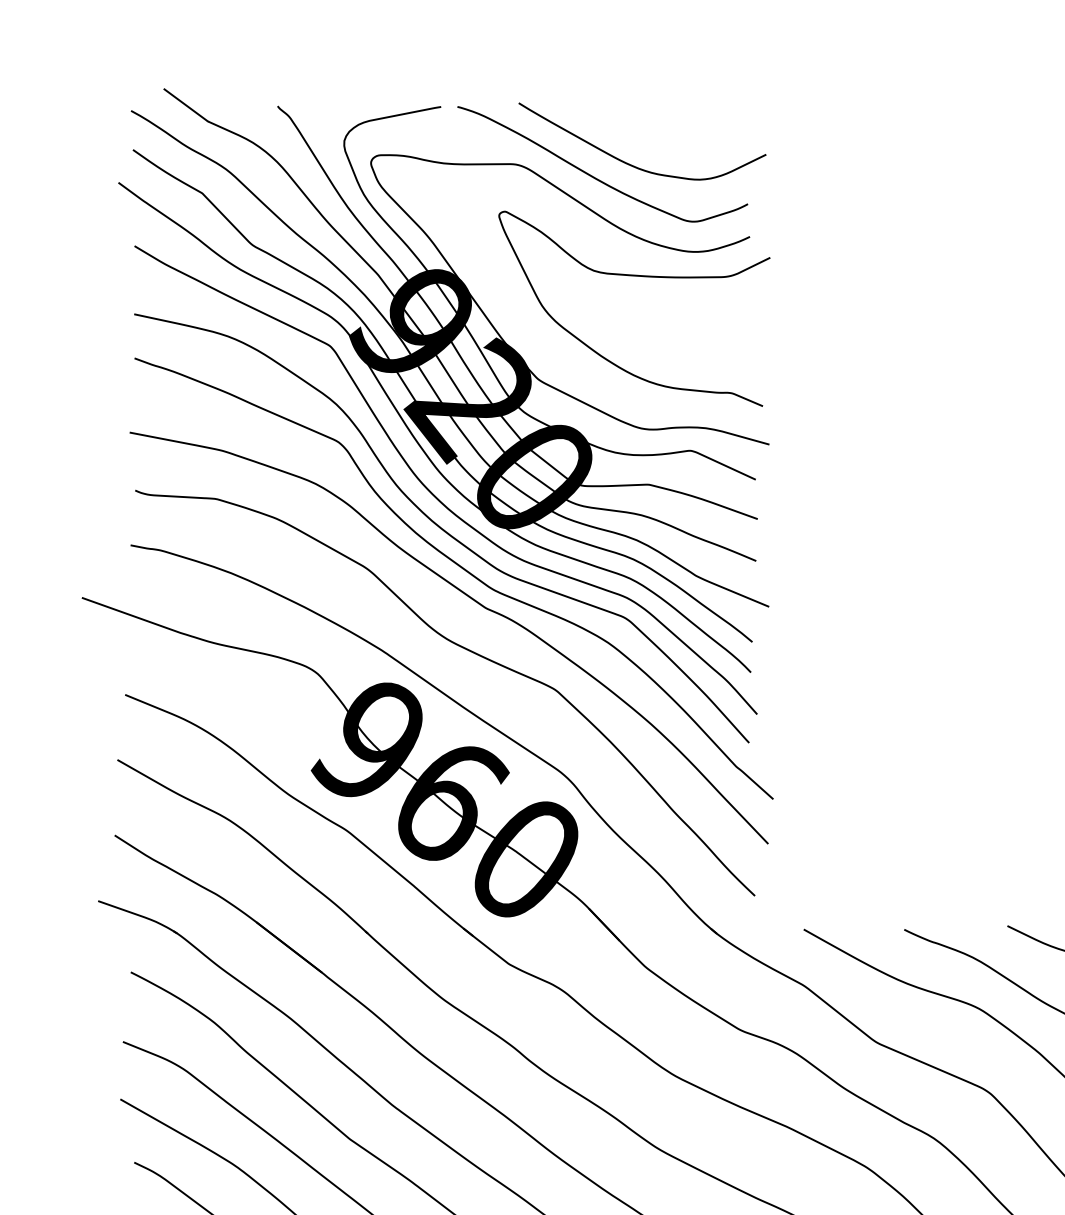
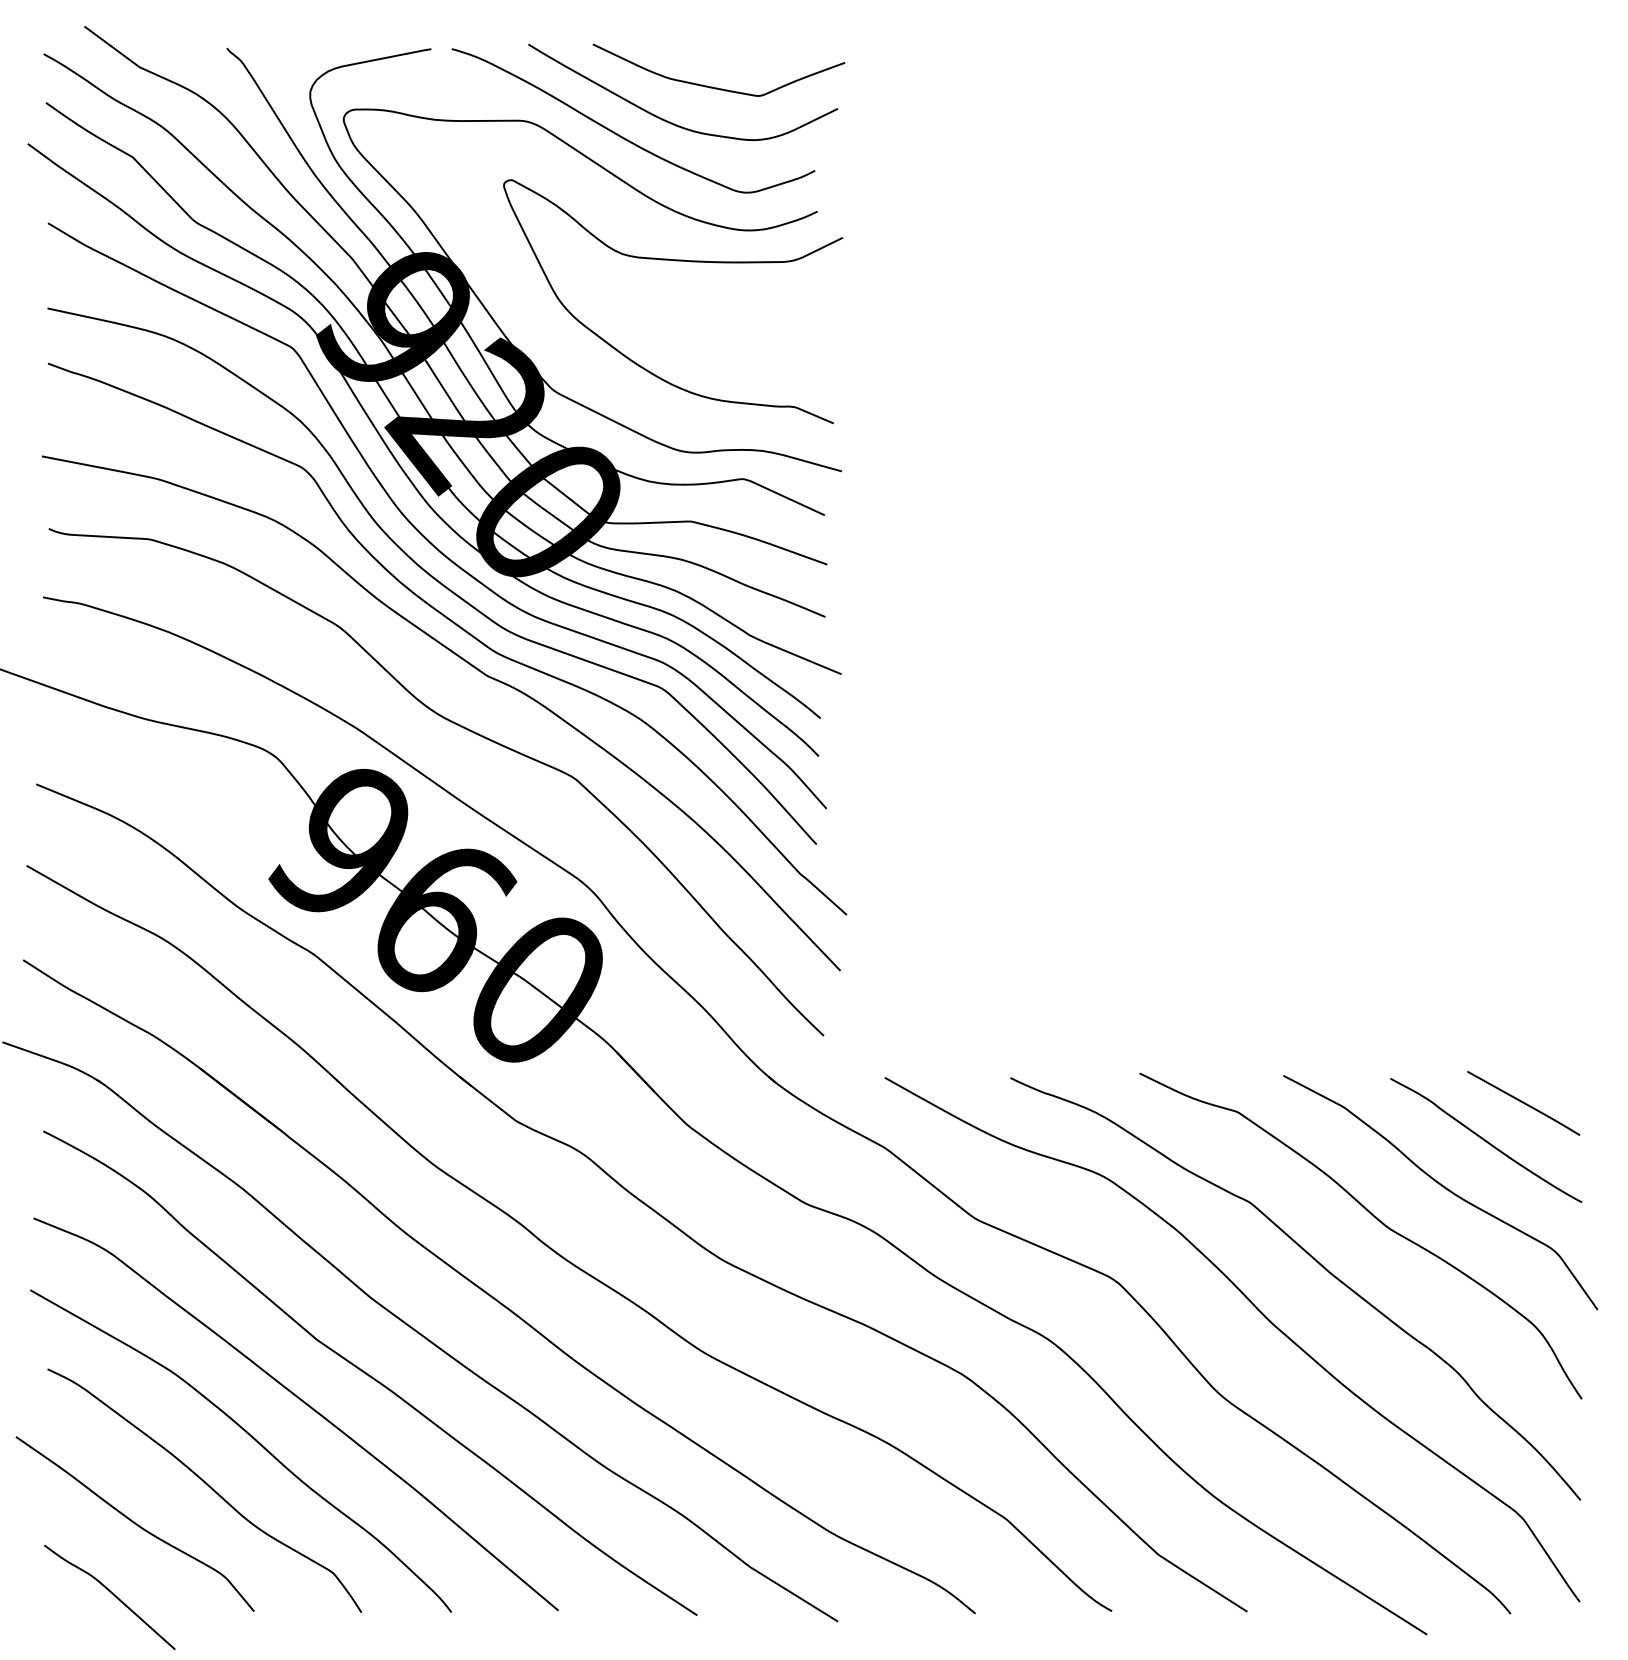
curve: (665, 136) -> (712, 86), added

